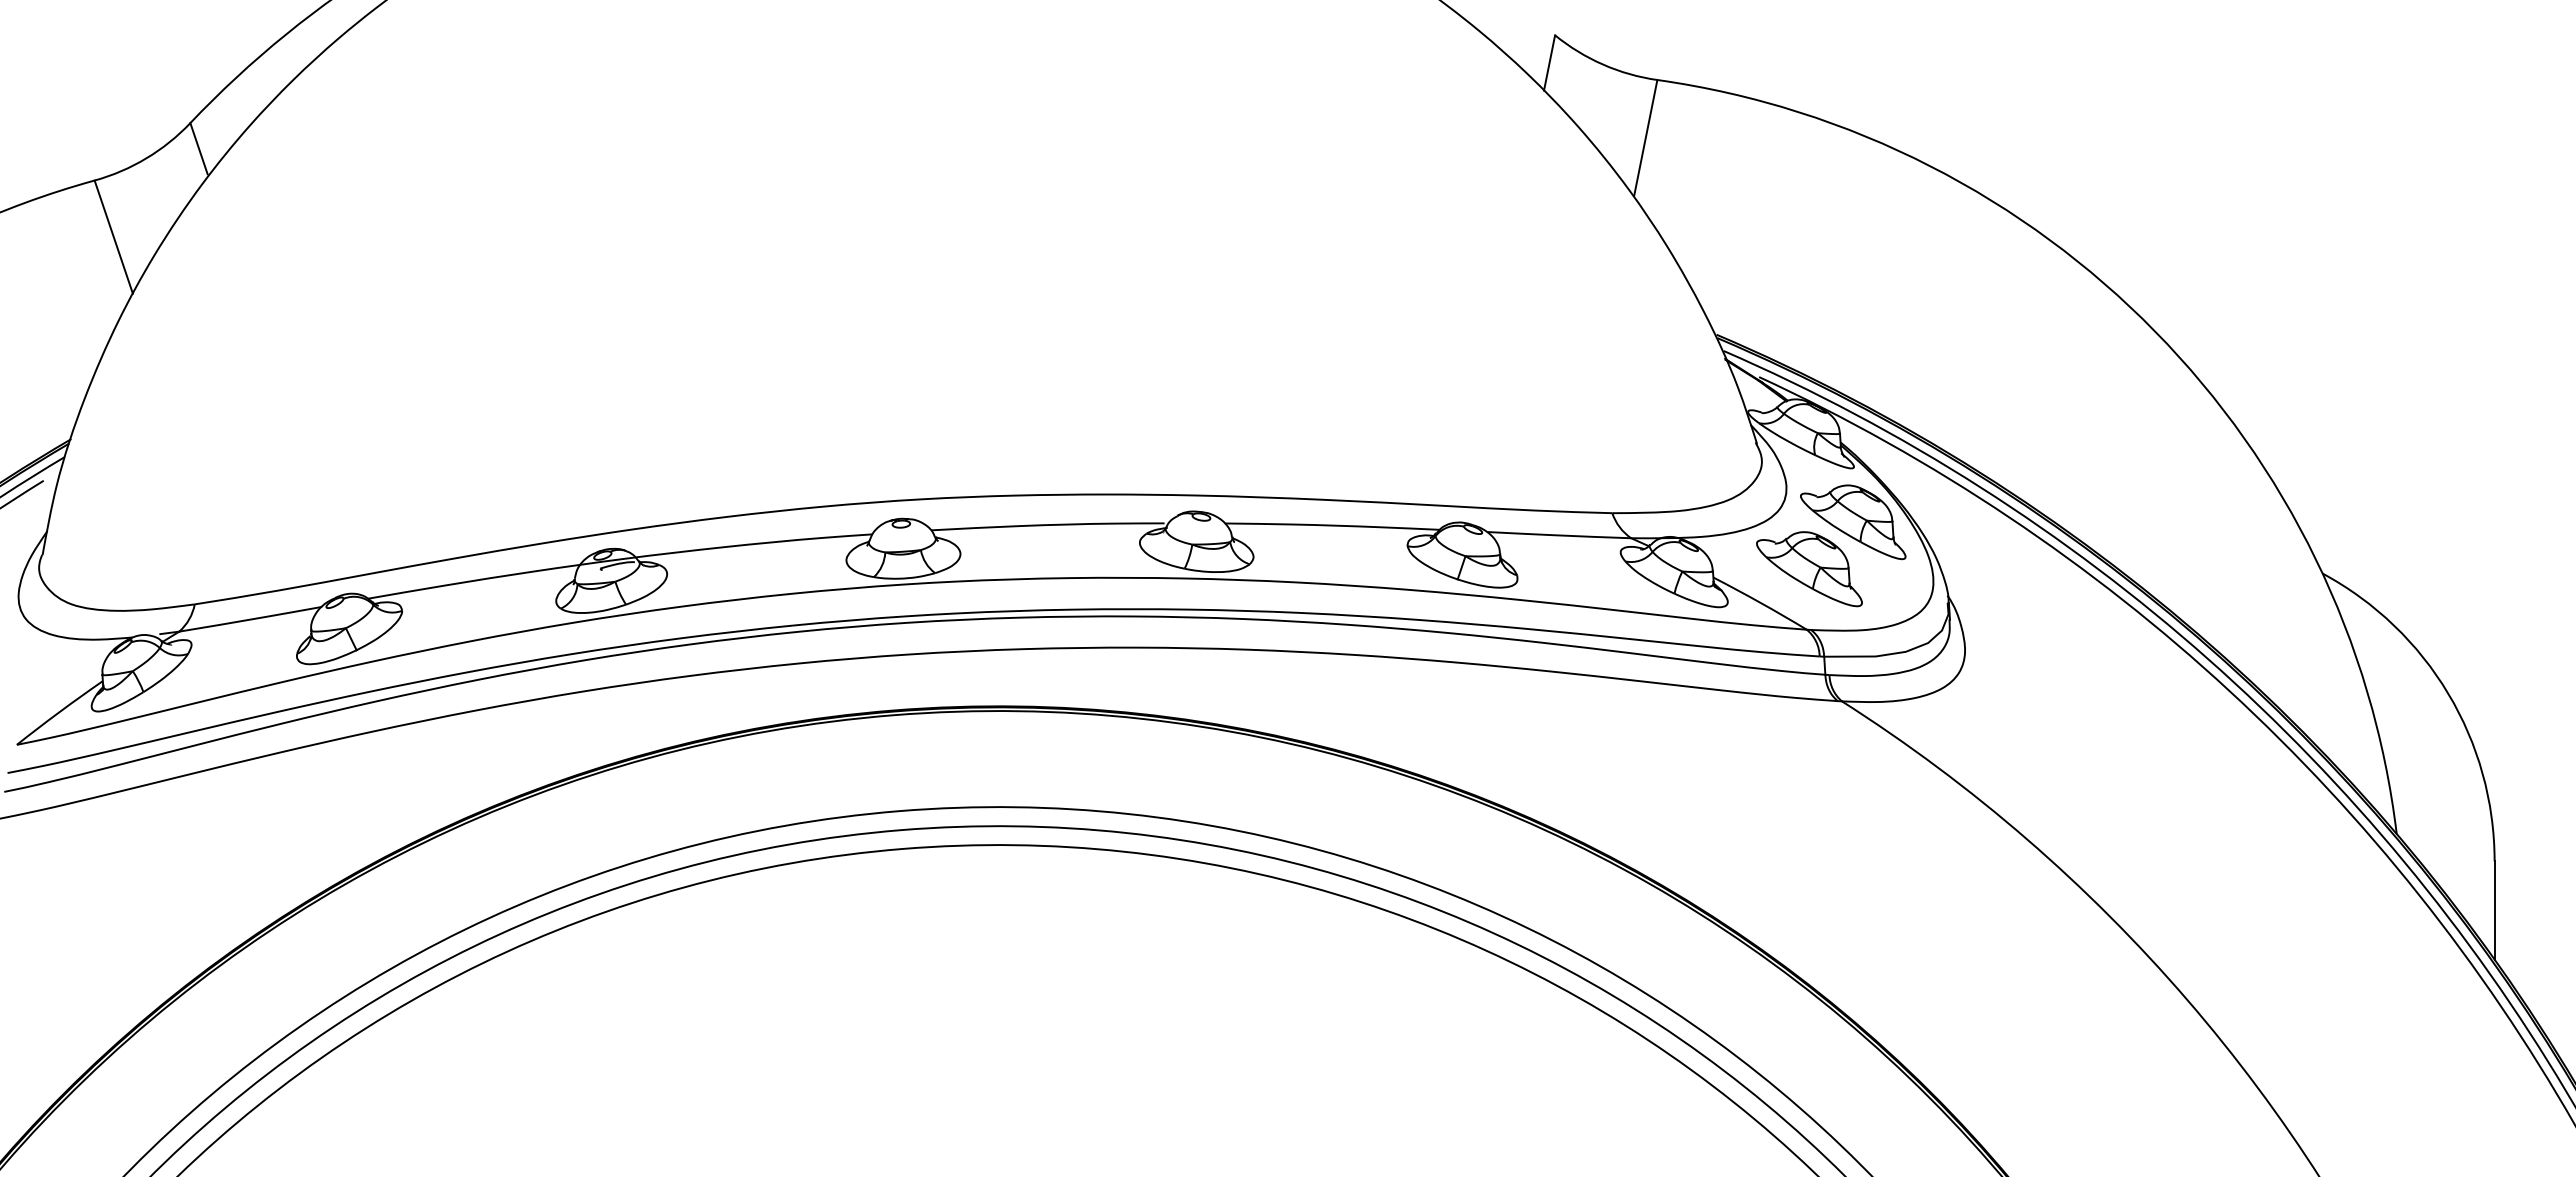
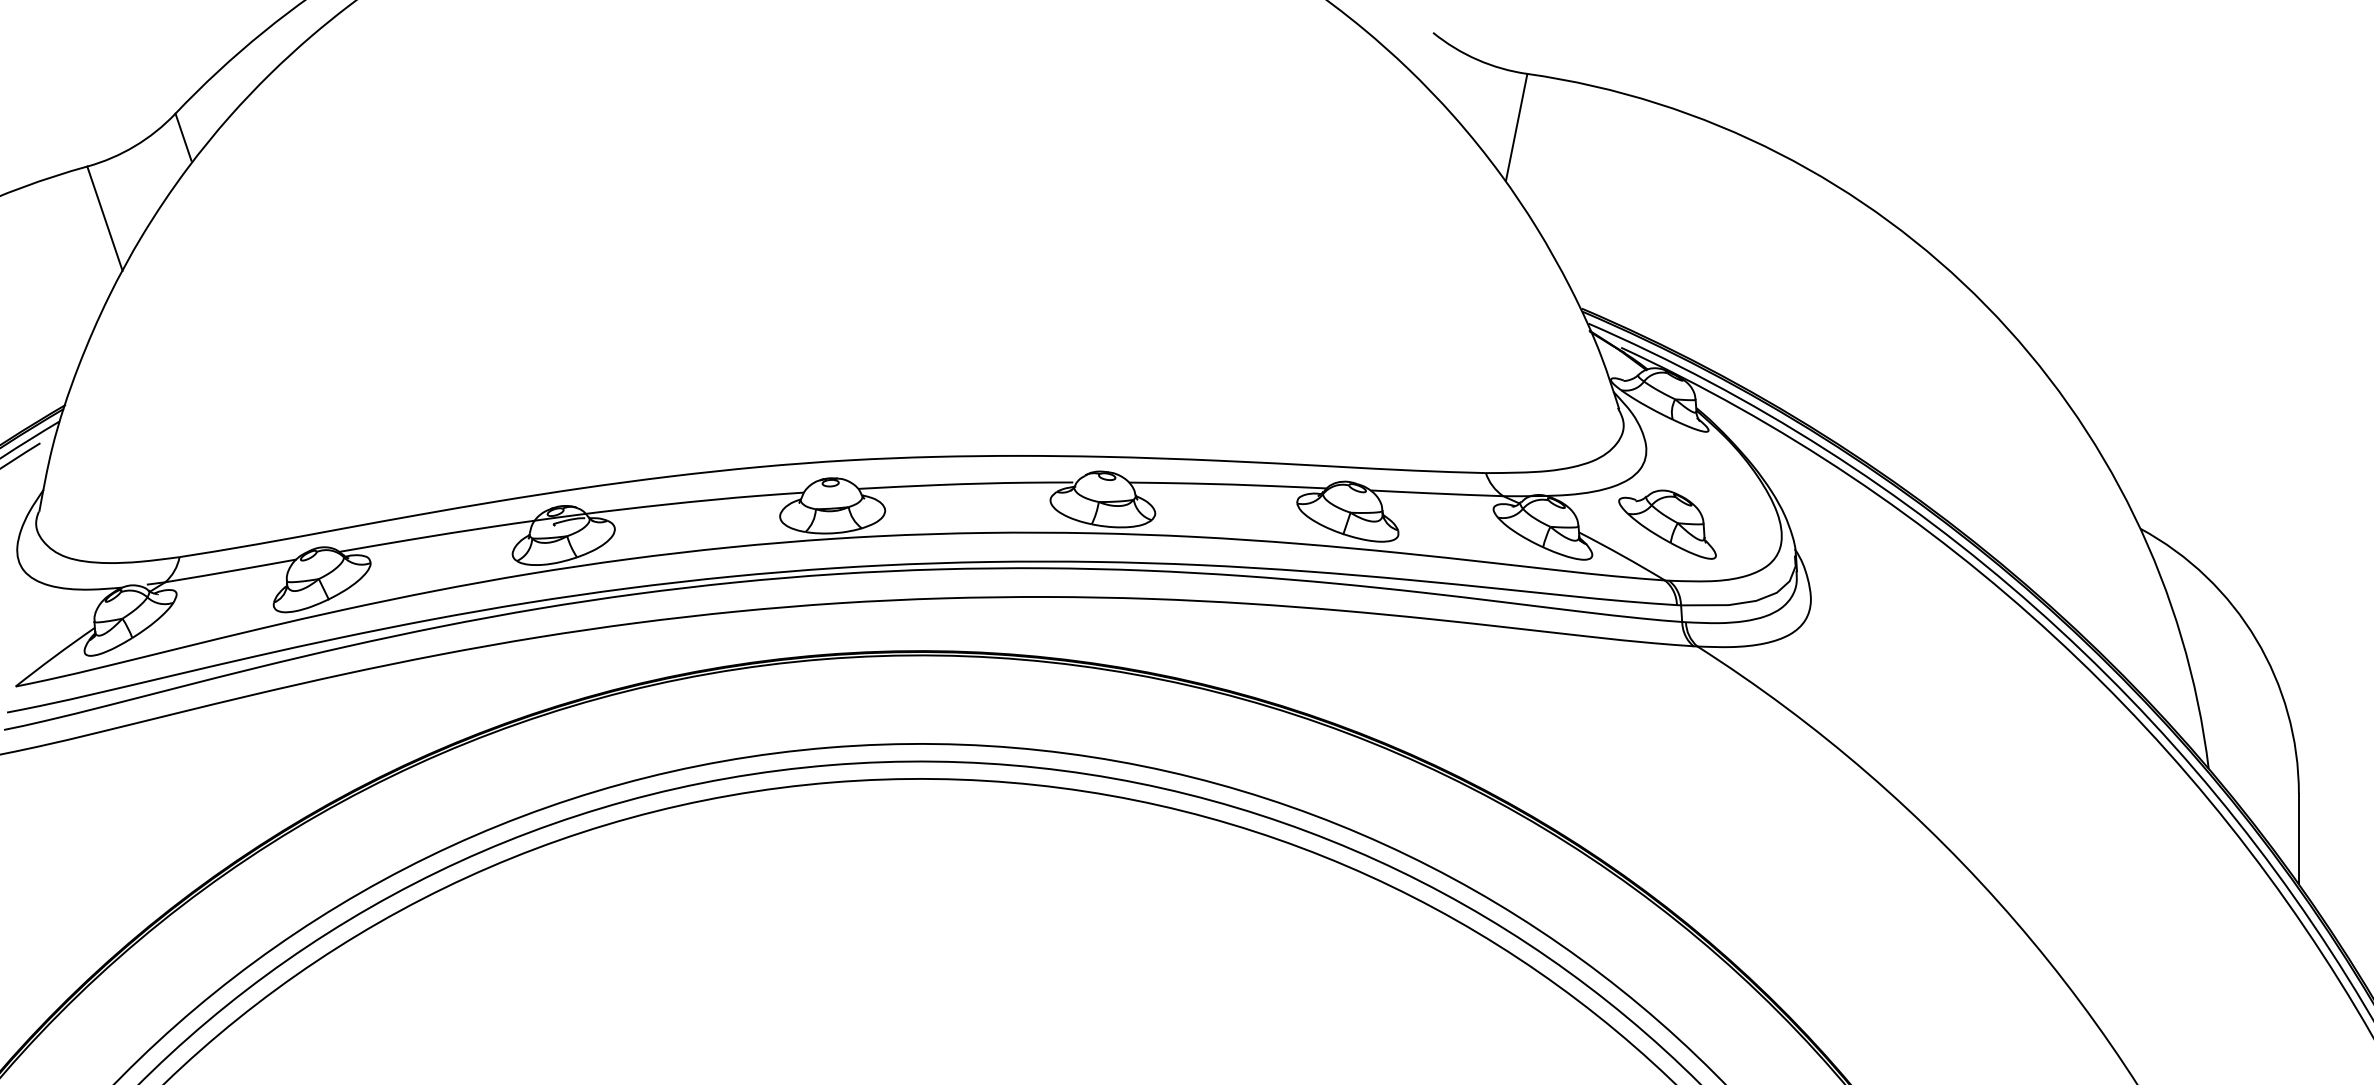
line: (1549, 62) -> (1427, 57), removed
part: (1853, 522) -> (1708, 481), removed

